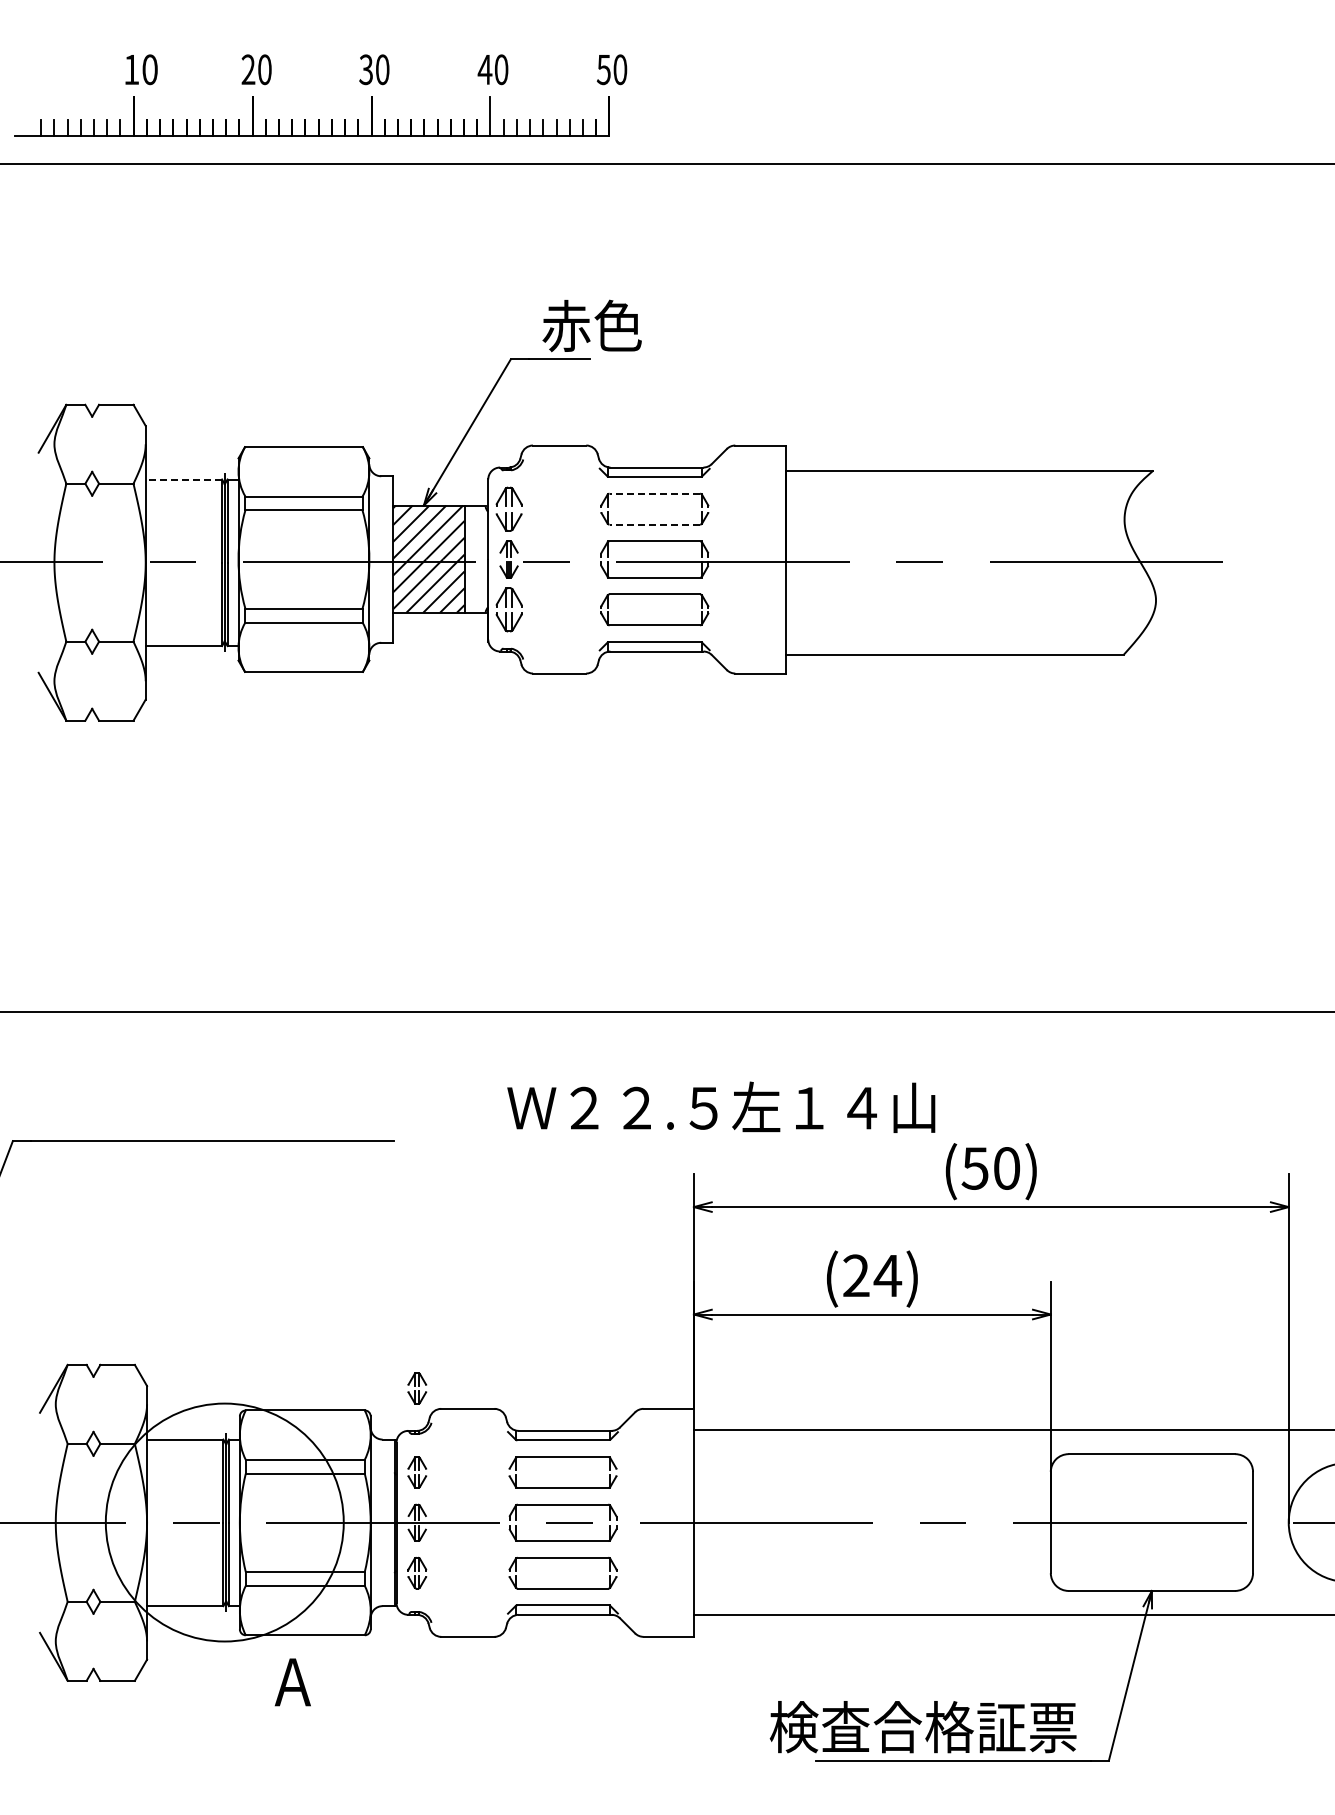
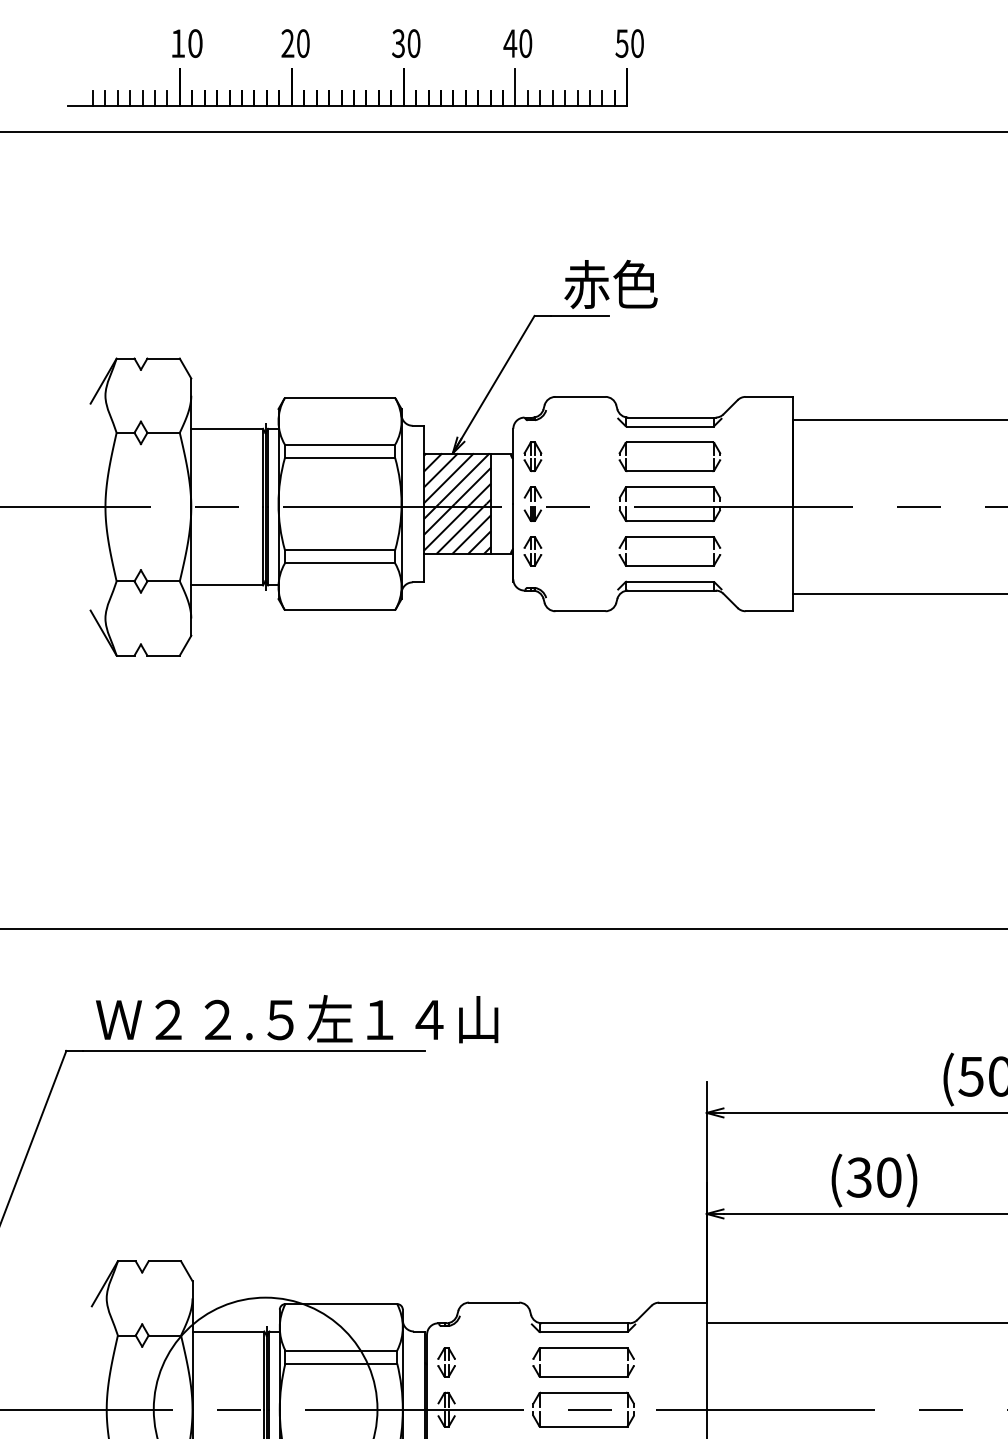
line: (183, 479) -> (226, 428), dashed -> solid
line: (654, 493) -> (669, 441), dashed -> solid
part: (508, 508) -> (532, 456), size x0.71
line: (654, 524) -> (669, 471), dashed -> solid
part: (508, 609) -> (532, 551), size x0.71
text: (721, 1106) -> (297, 1018), moved
text: (872, 1275) -> (874, 1177), (24) -> (30)
part: (417, 1388) -> (446, 1283), removed

